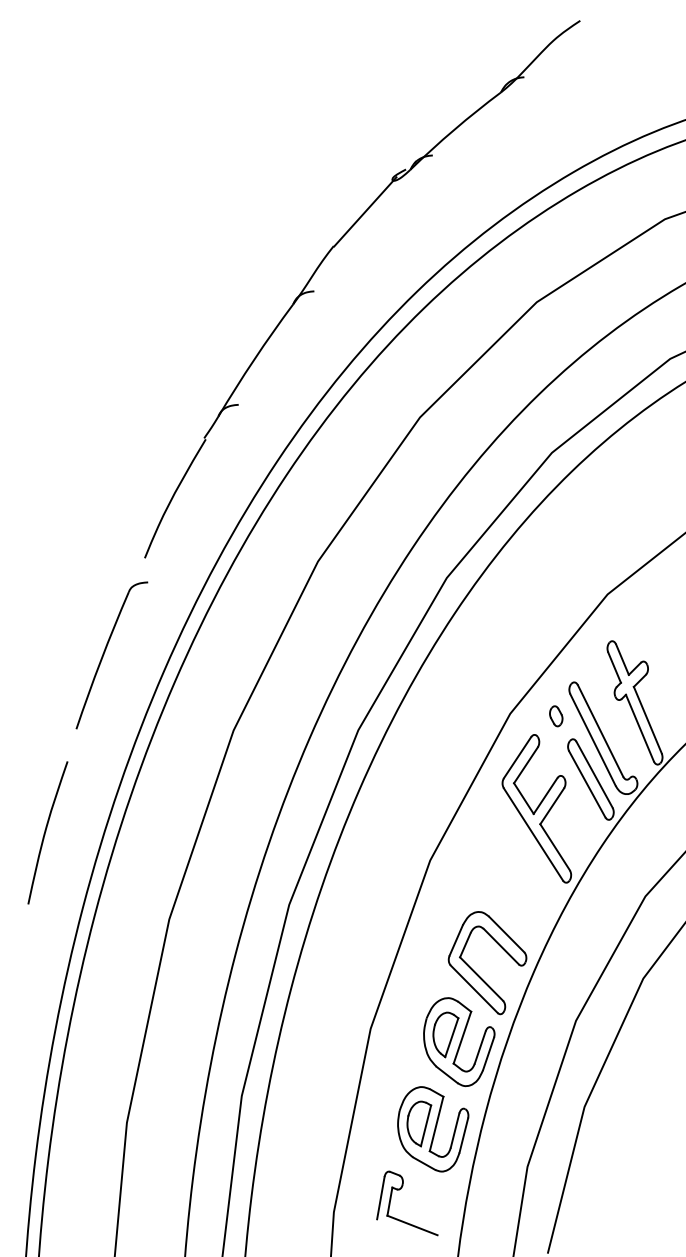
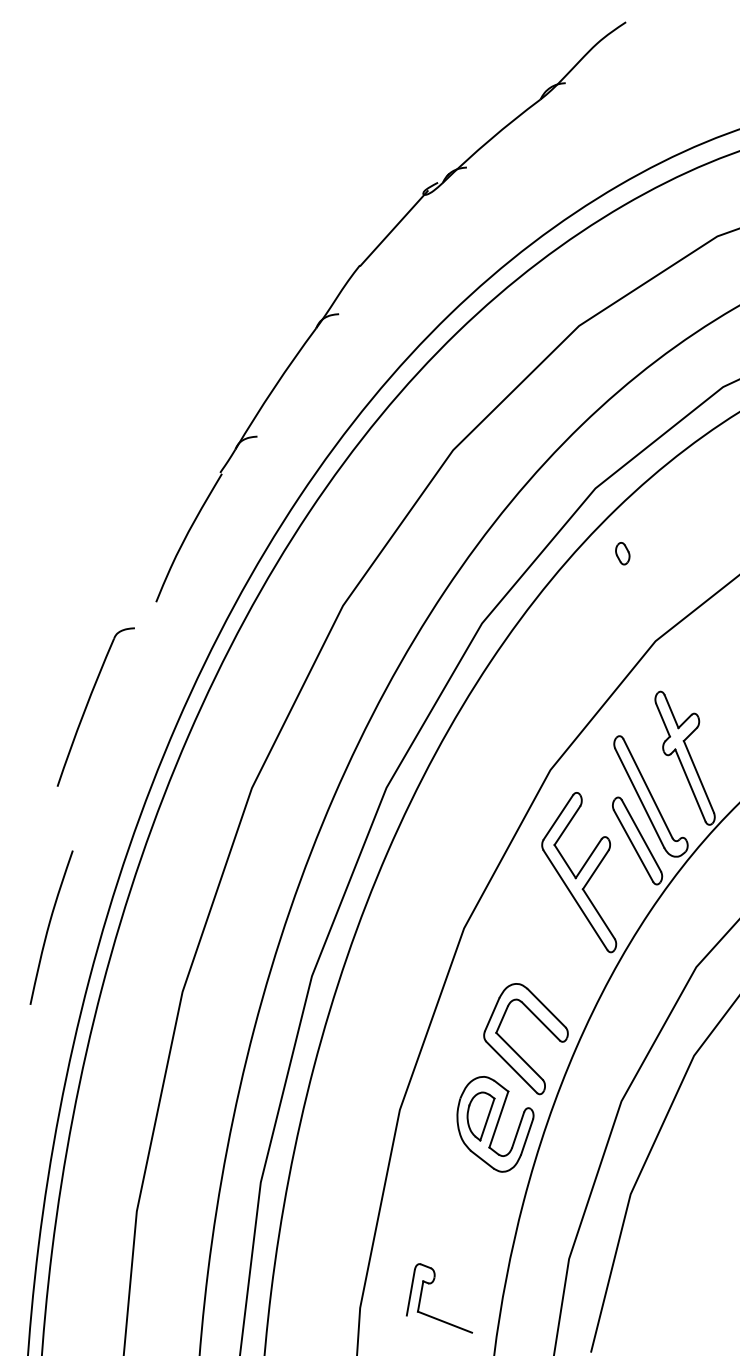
part: (105, 652) -> (88, 703), moved
part: (556, 716) -> (623, 553), moved
curve: (46, 831) -> (50, 926), moved
part: (433, 1129) -> (467, 1218), removed

